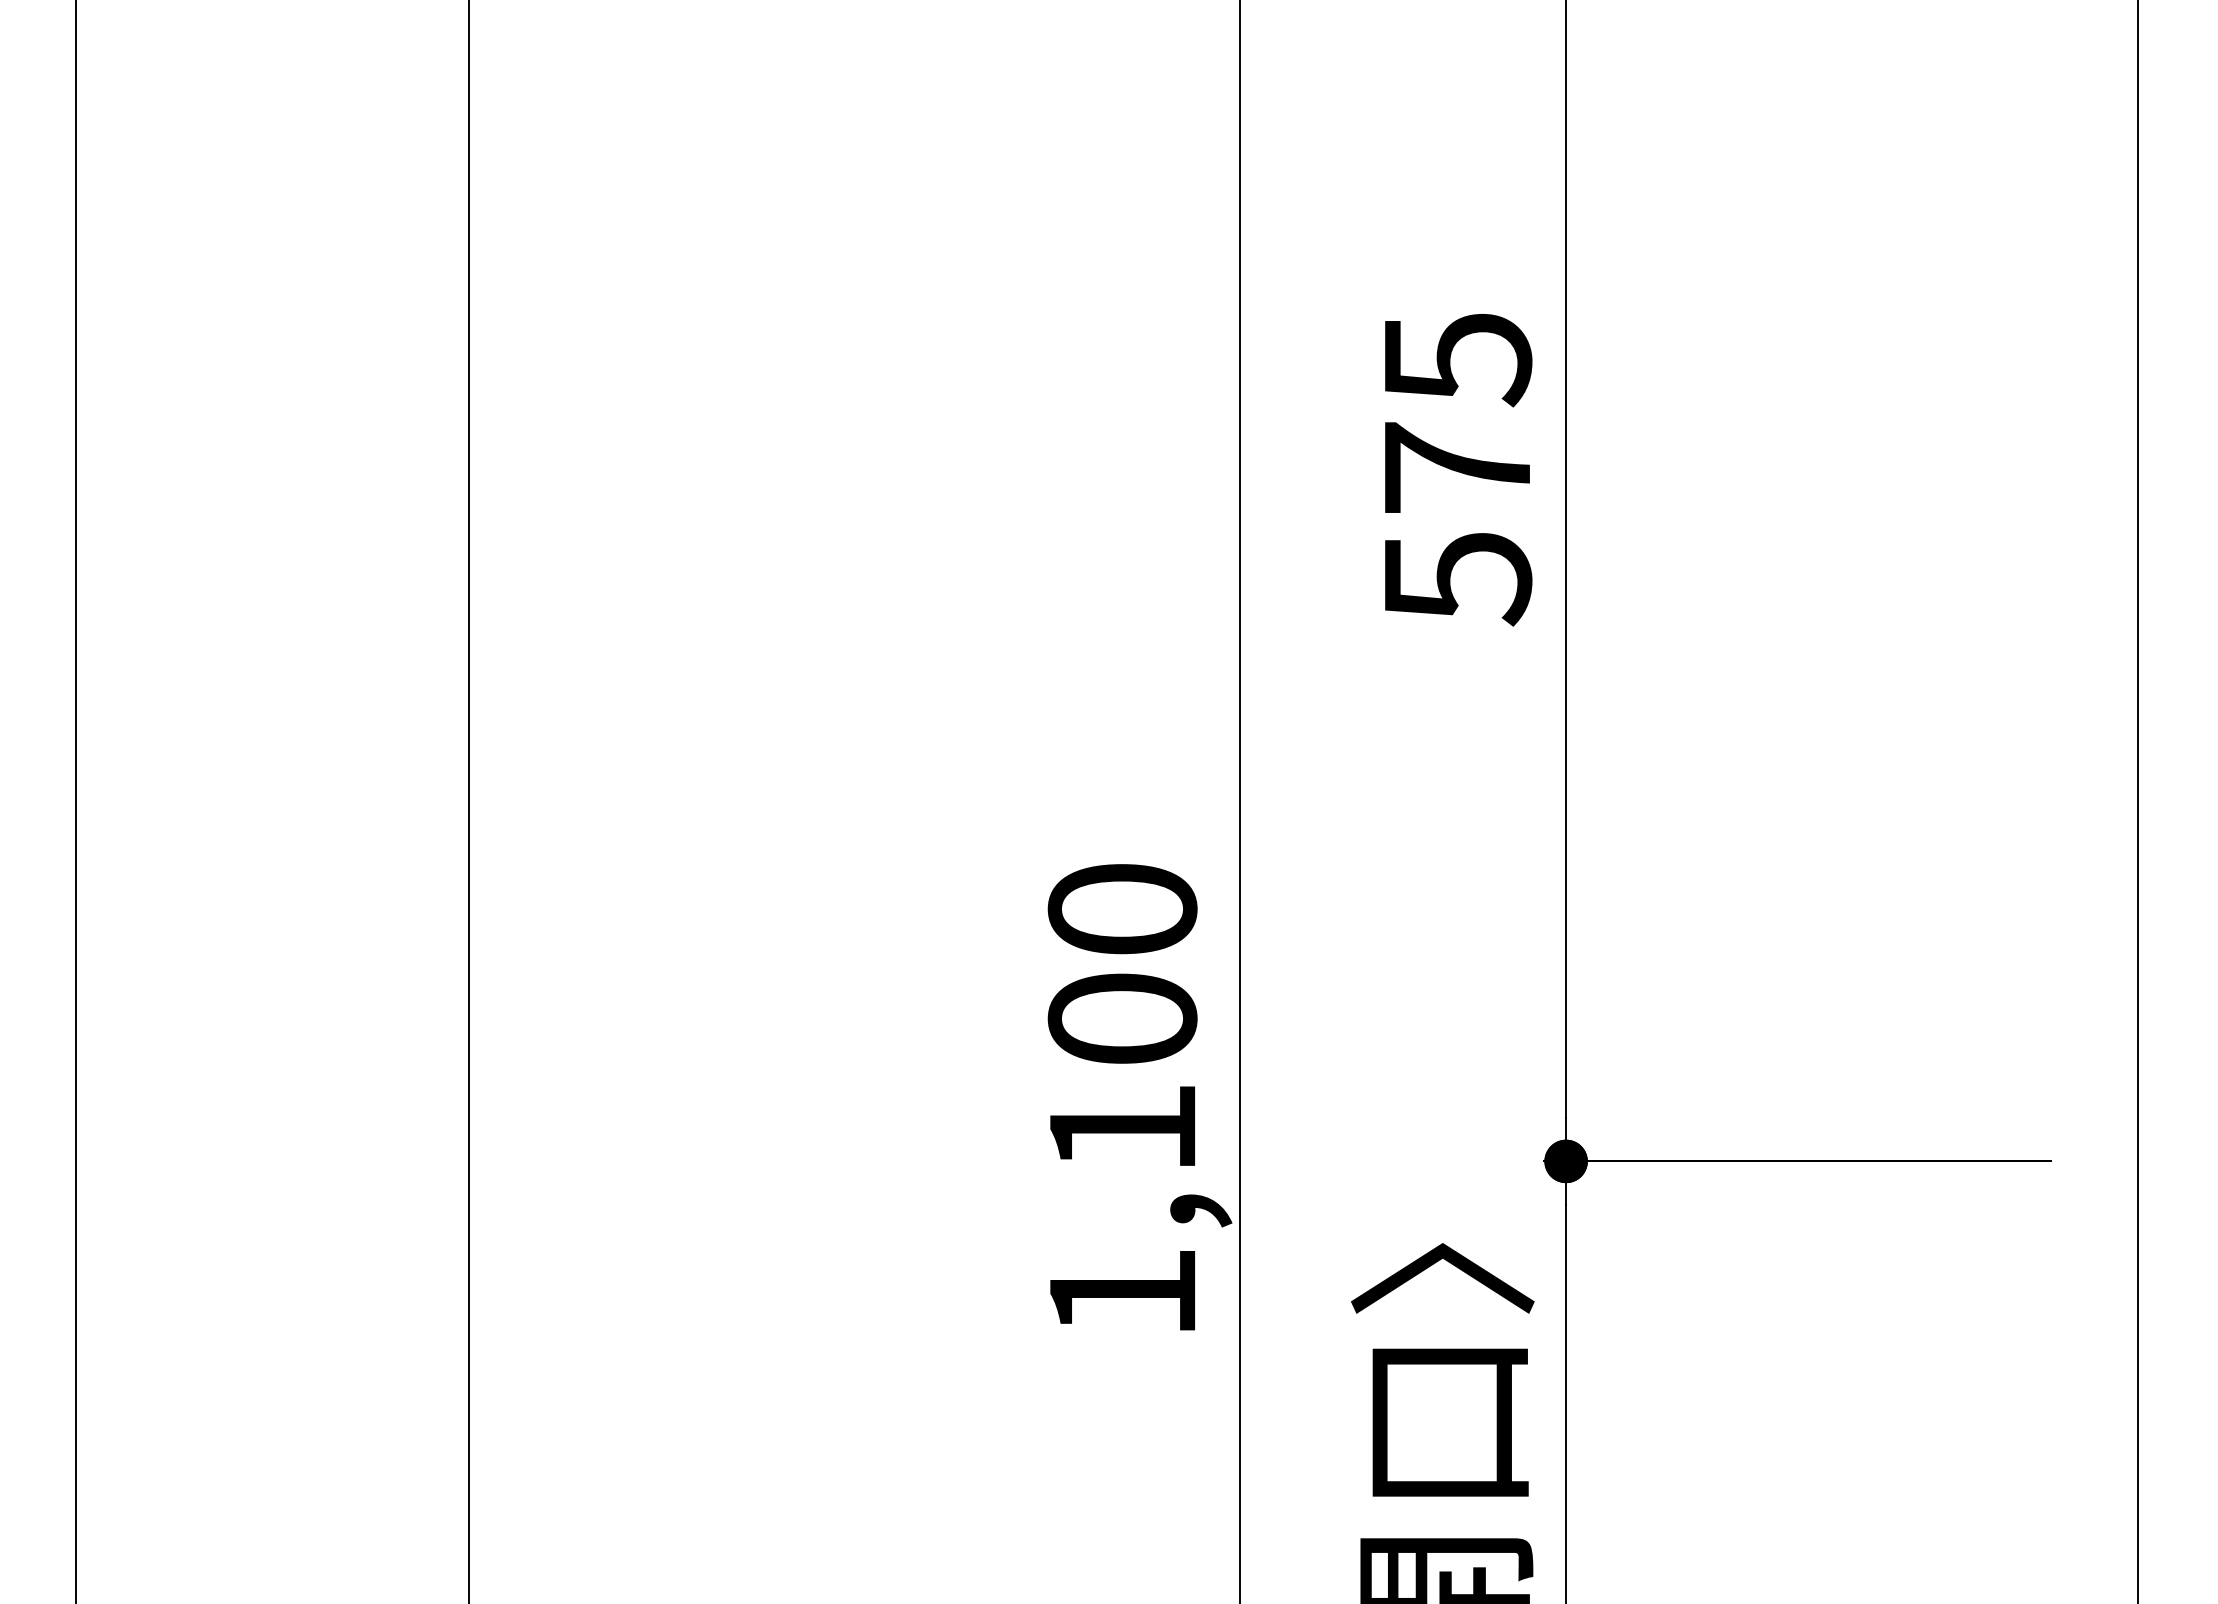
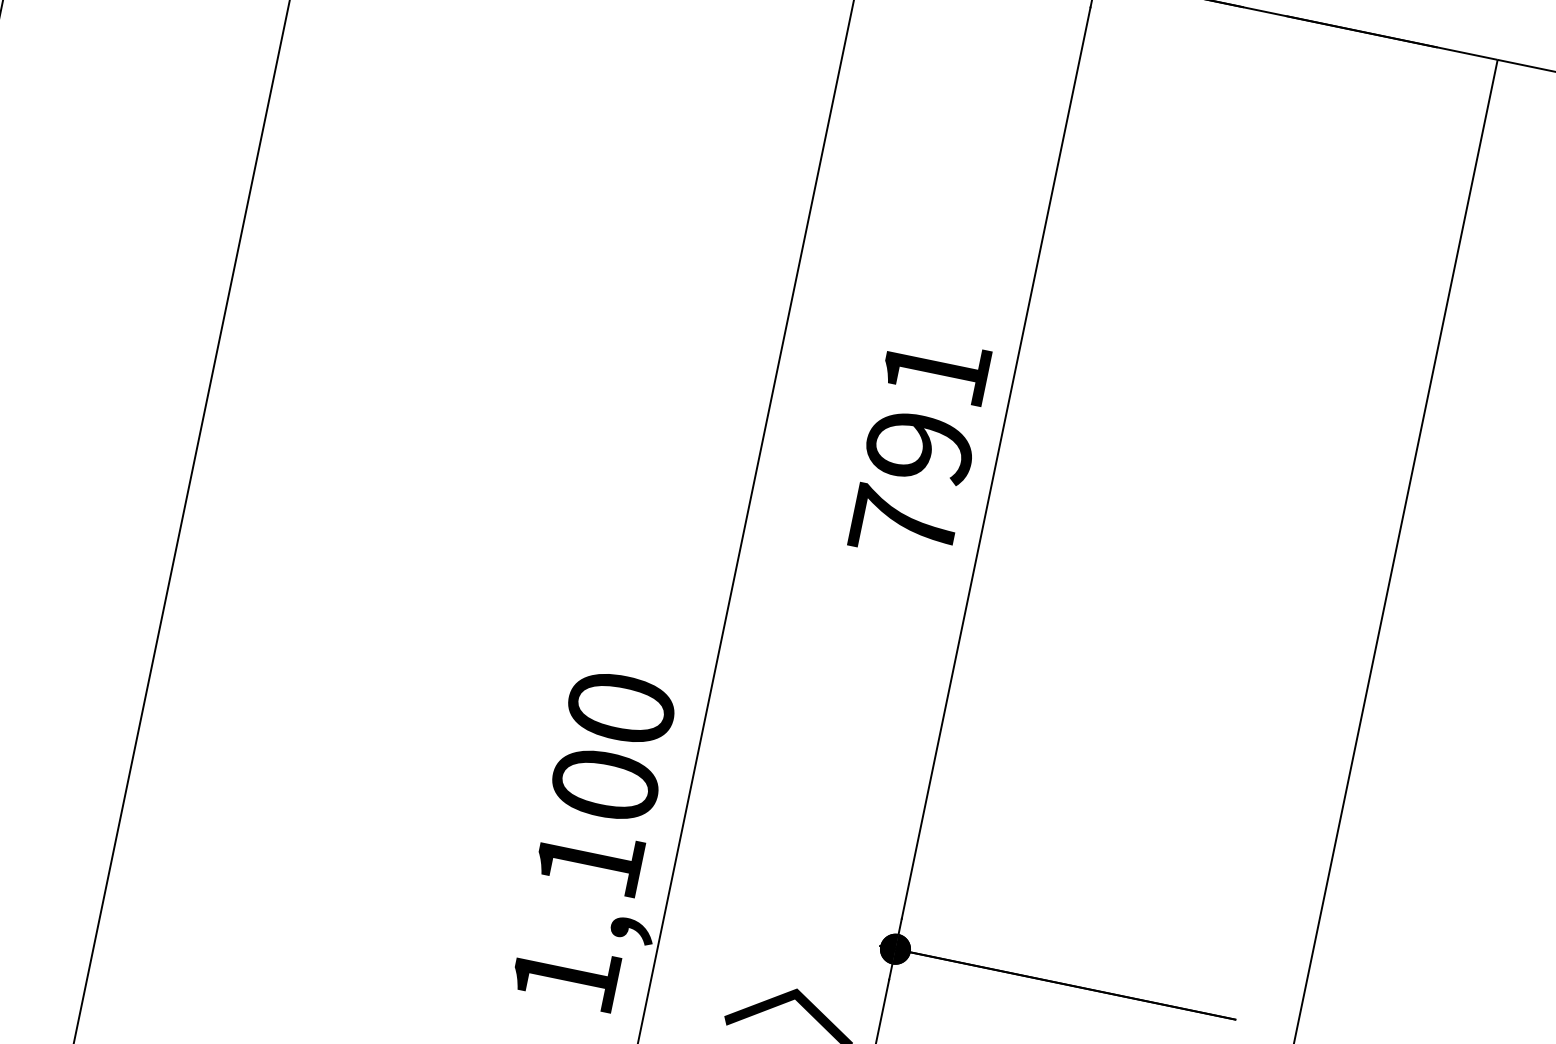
text: (1457, 470) -> (919, 449), 575 -> 791

